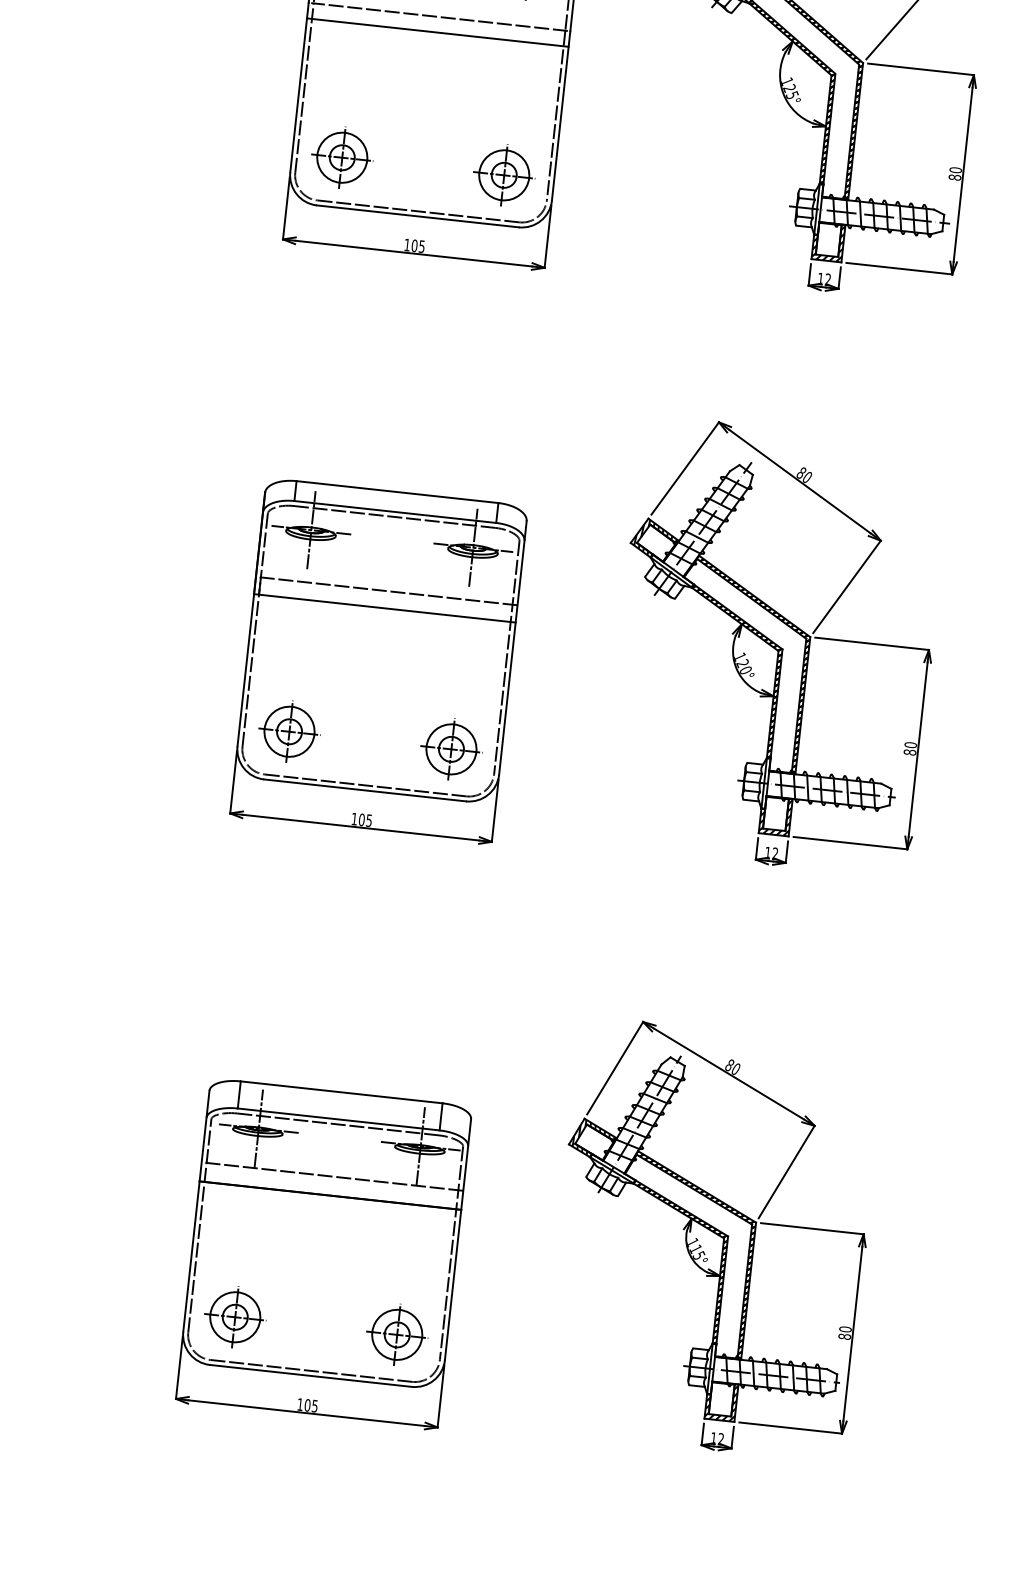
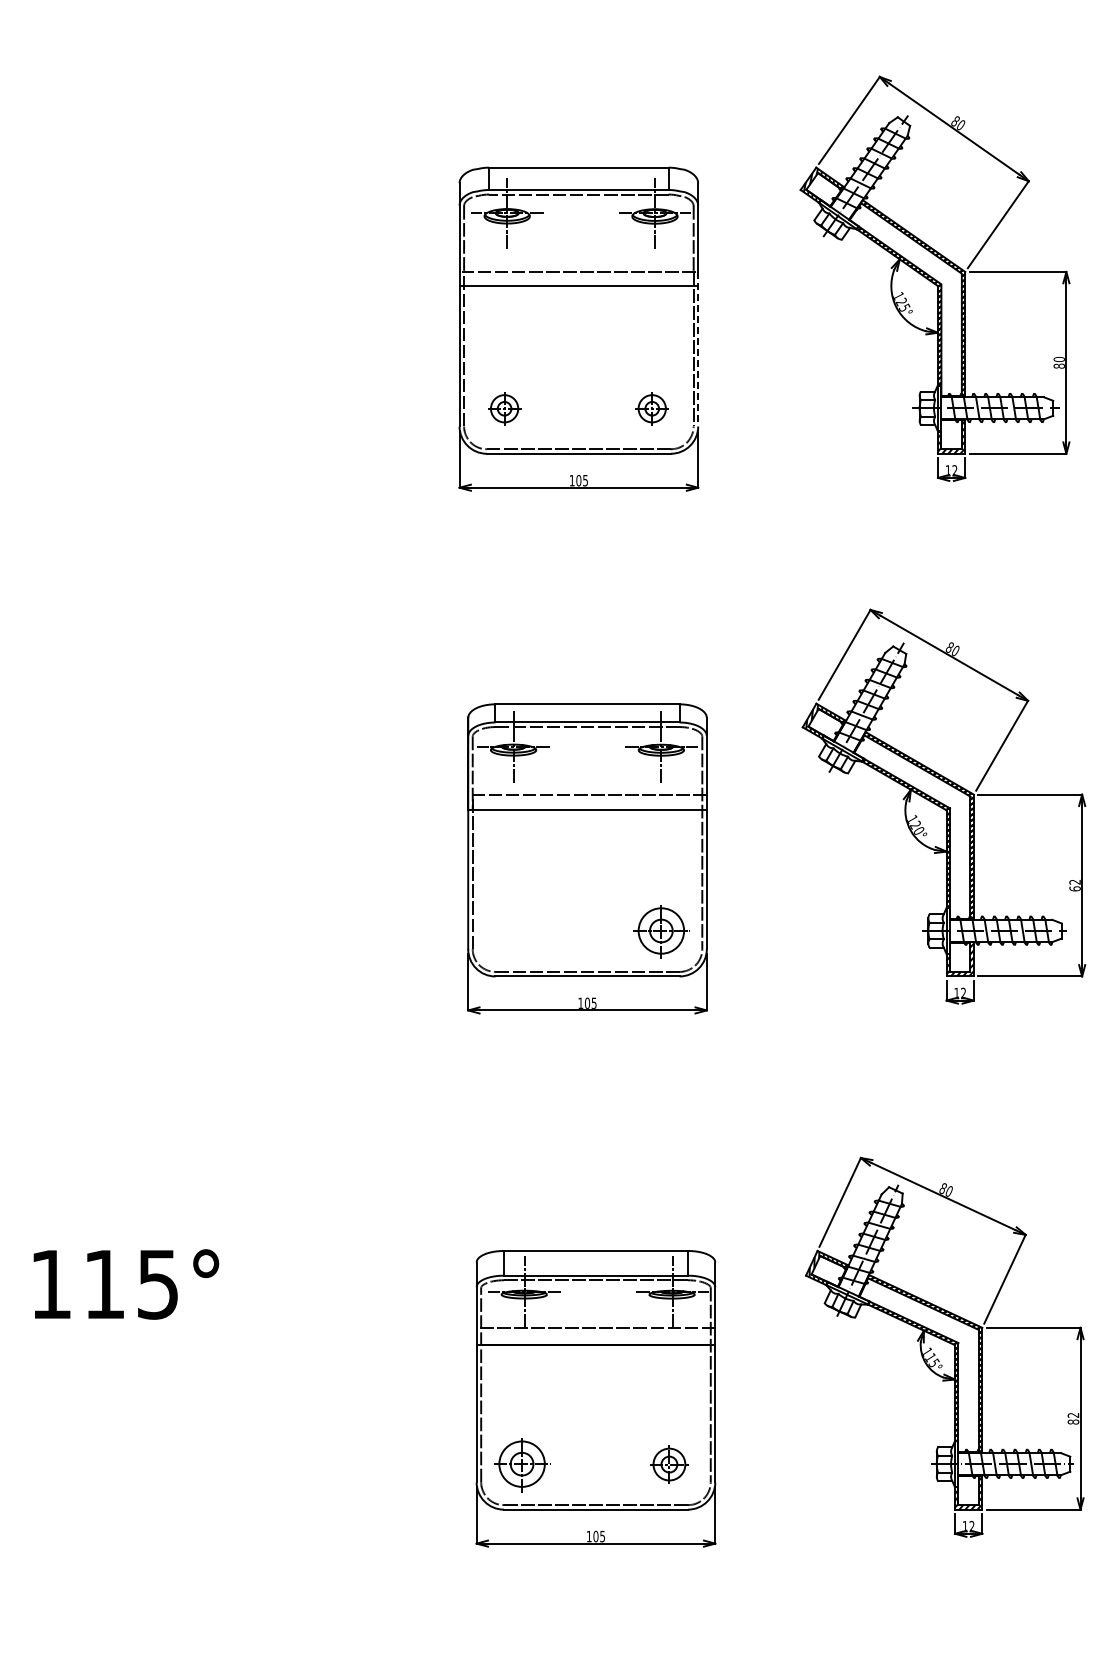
line: (561, 116) -> (698, 349), solid -> dashed
part: (340, 158) -> (503, 409), size x0.6
part: (502, 176) -> (651, 409), size x0.6
part: (288, 732) -> (512, 931), removed
text: (909, 748) -> (1074, 885), 80 -> 62
text: (845, 1328) -> (1073, 1414), 80 -> 82
part: (395, 1336) -> (668, 1465), size x0.7

